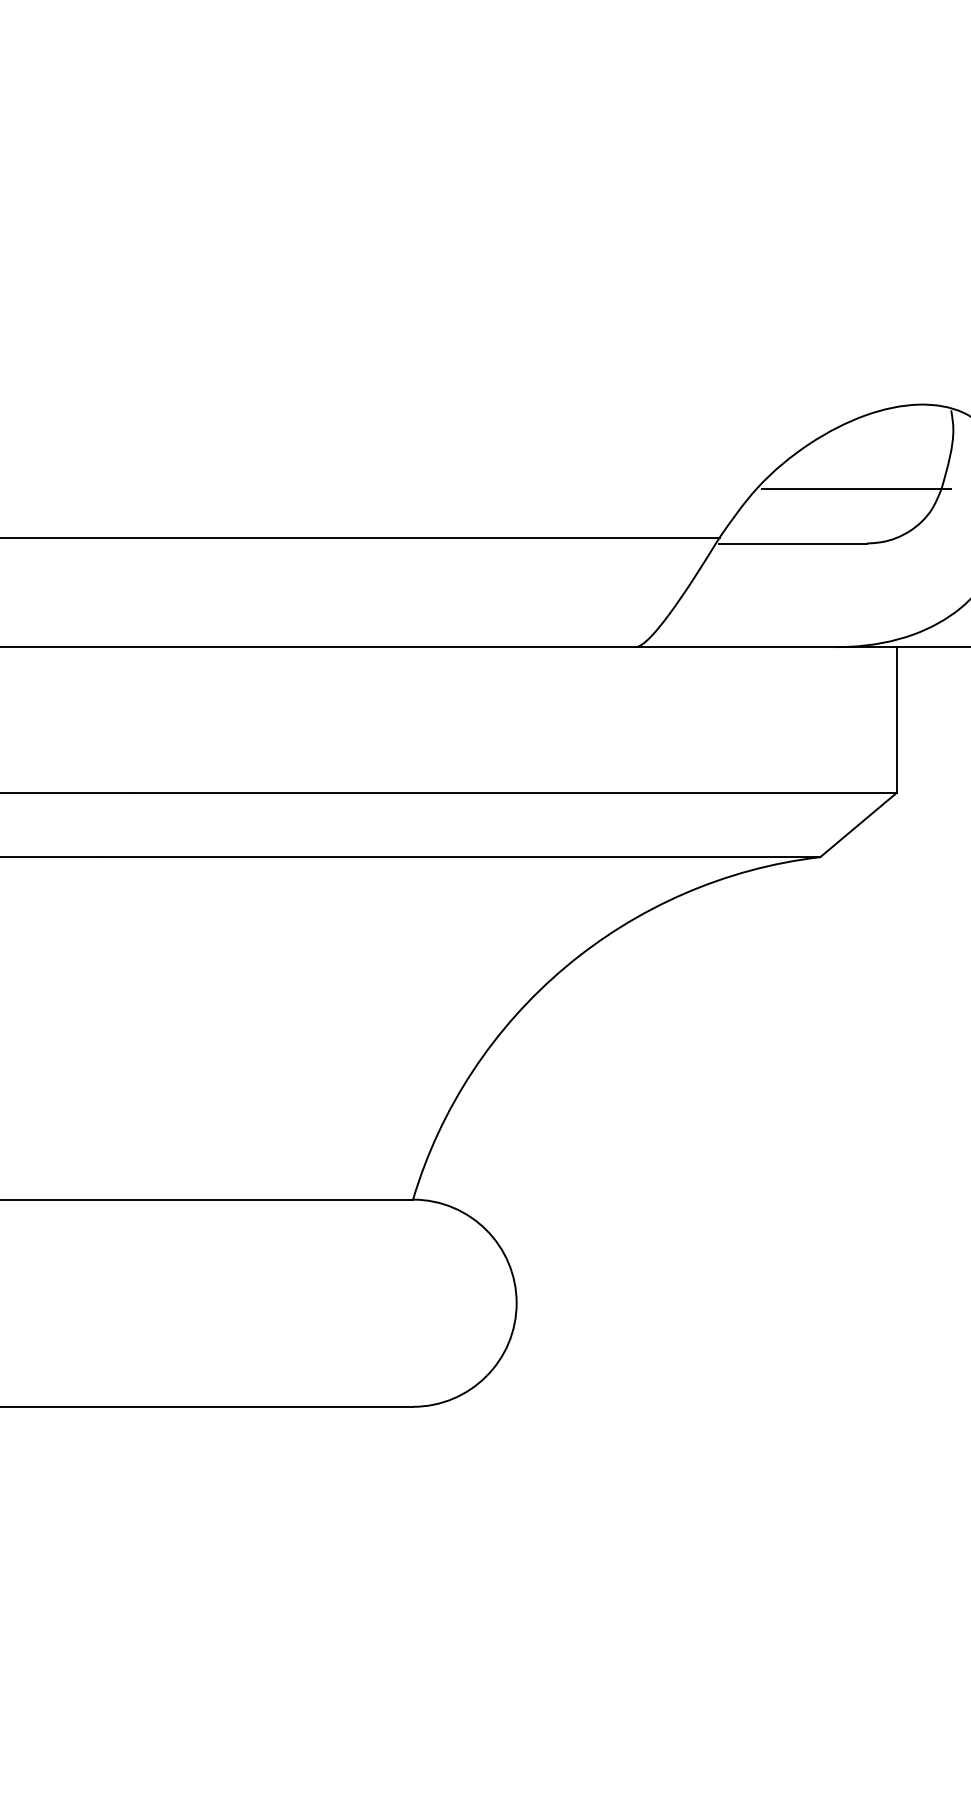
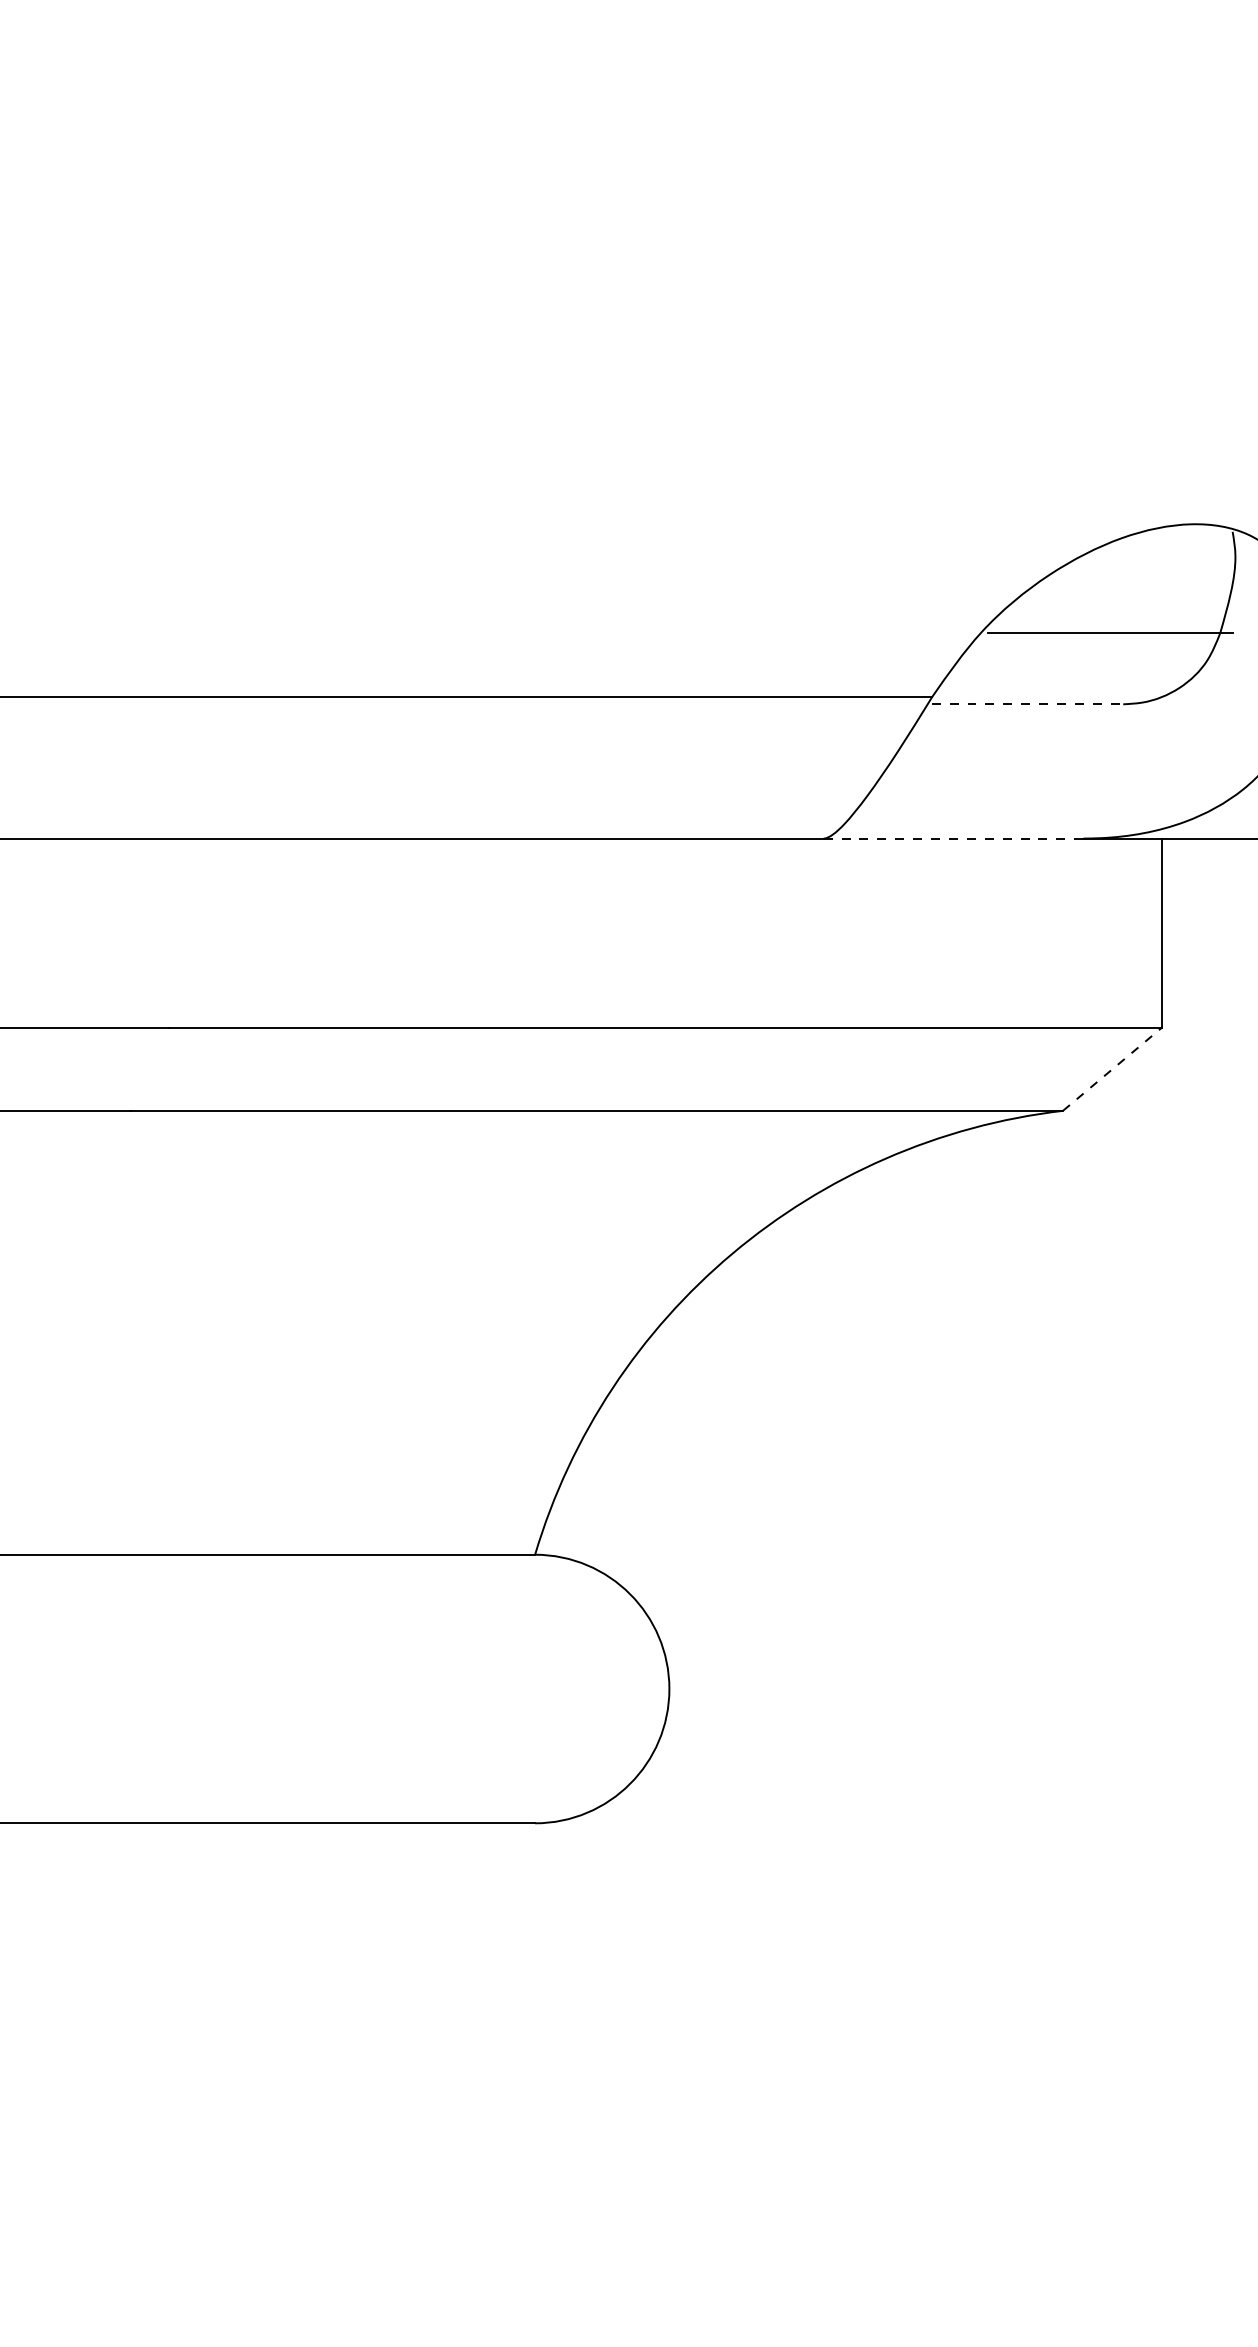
line: (792, 543) -> (1027, 704), solid -> dashed
line: (735, 647) -> (953, 838), solid -> dashed
line: (858, 825) -> (1112, 1069), solid -> dashed

